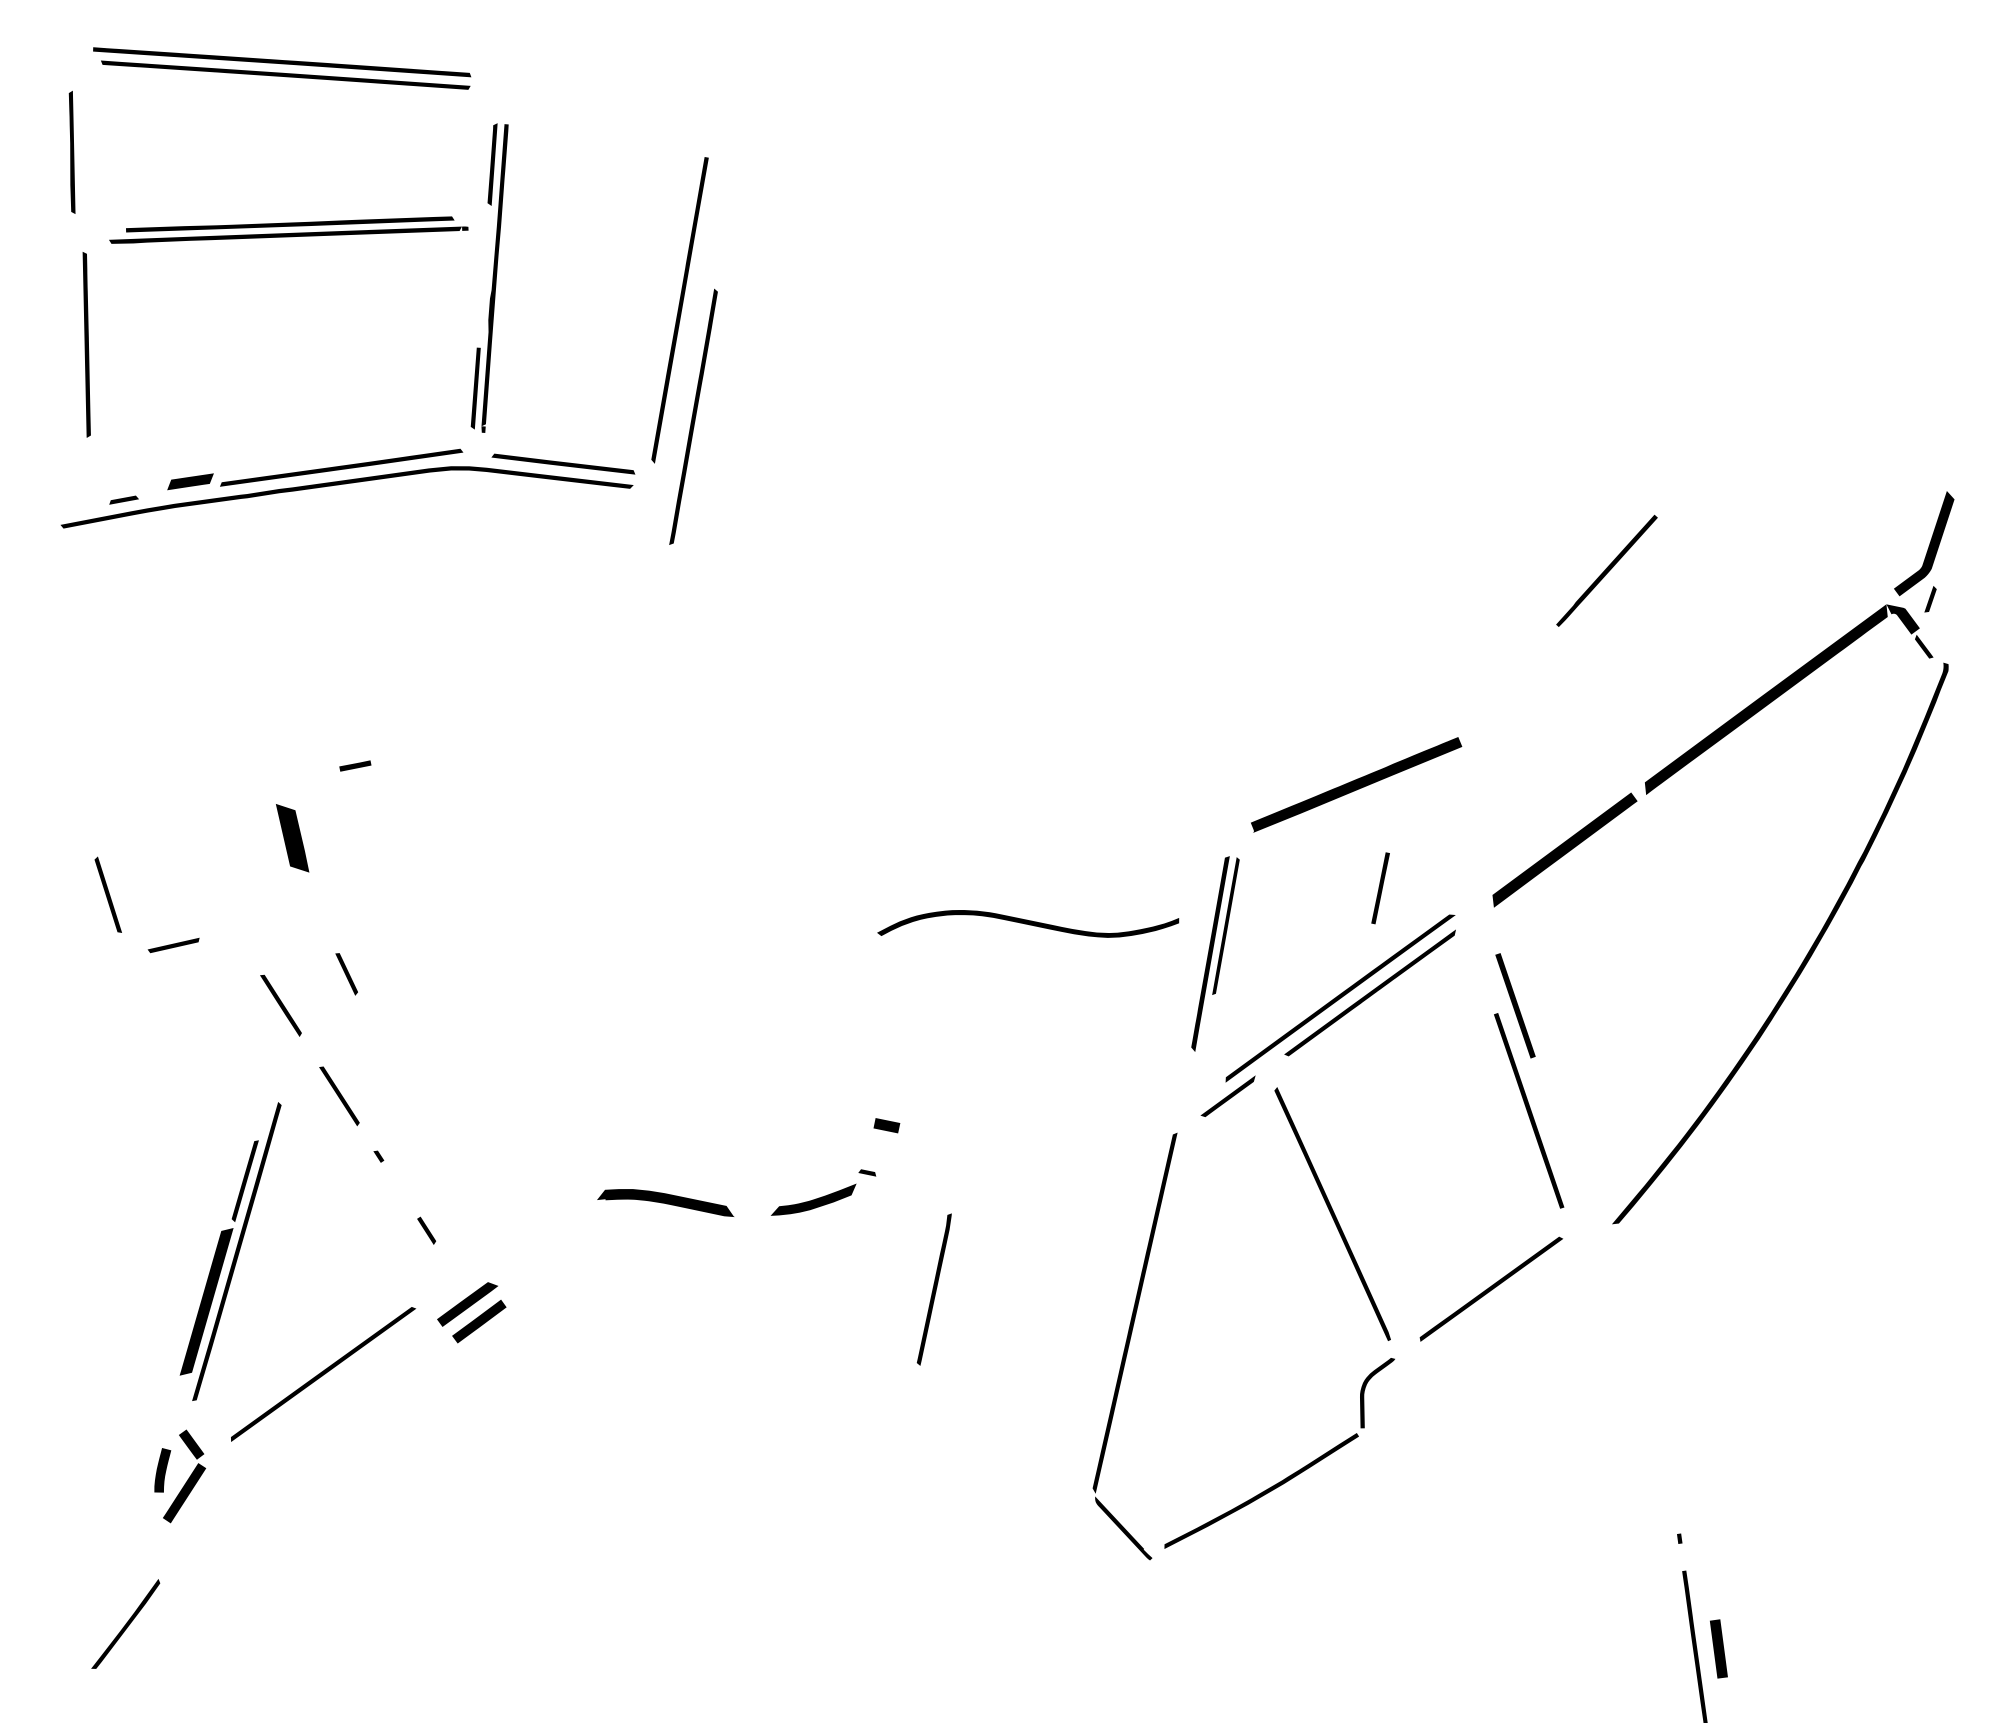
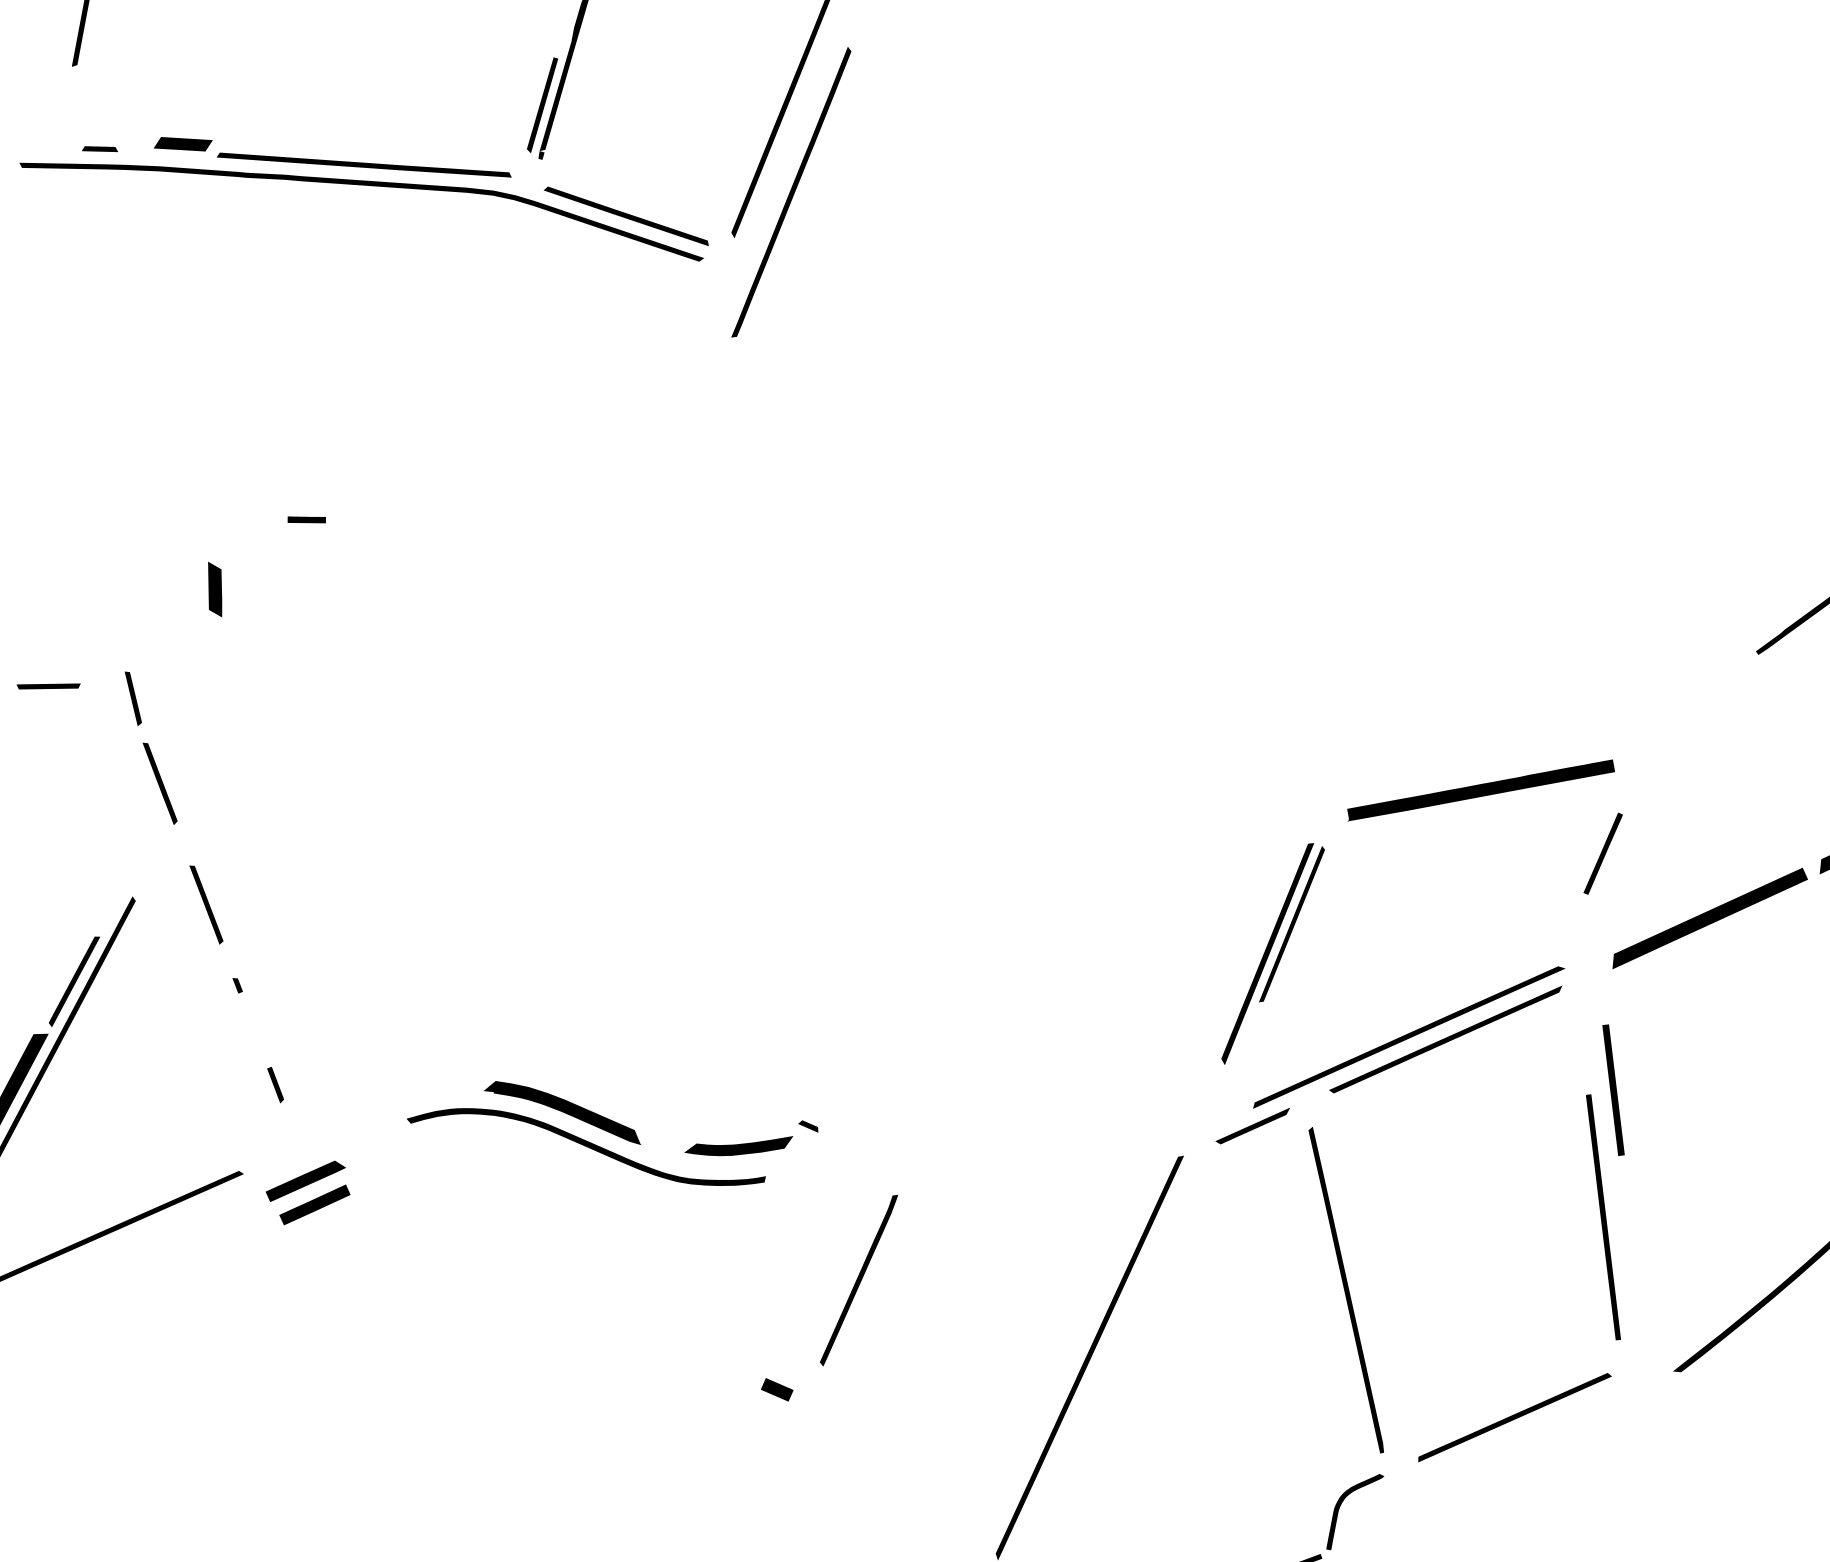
part: (292, 838) -> (214, 589), size x0.62
part: (1380, 888) -> (1603, 853), moved
part: (1028, 923) -> (587, 1145), moved
part: (346, 974) -> (132, 699), moved
part: (886, 1125) -> (776, 1389), moved

